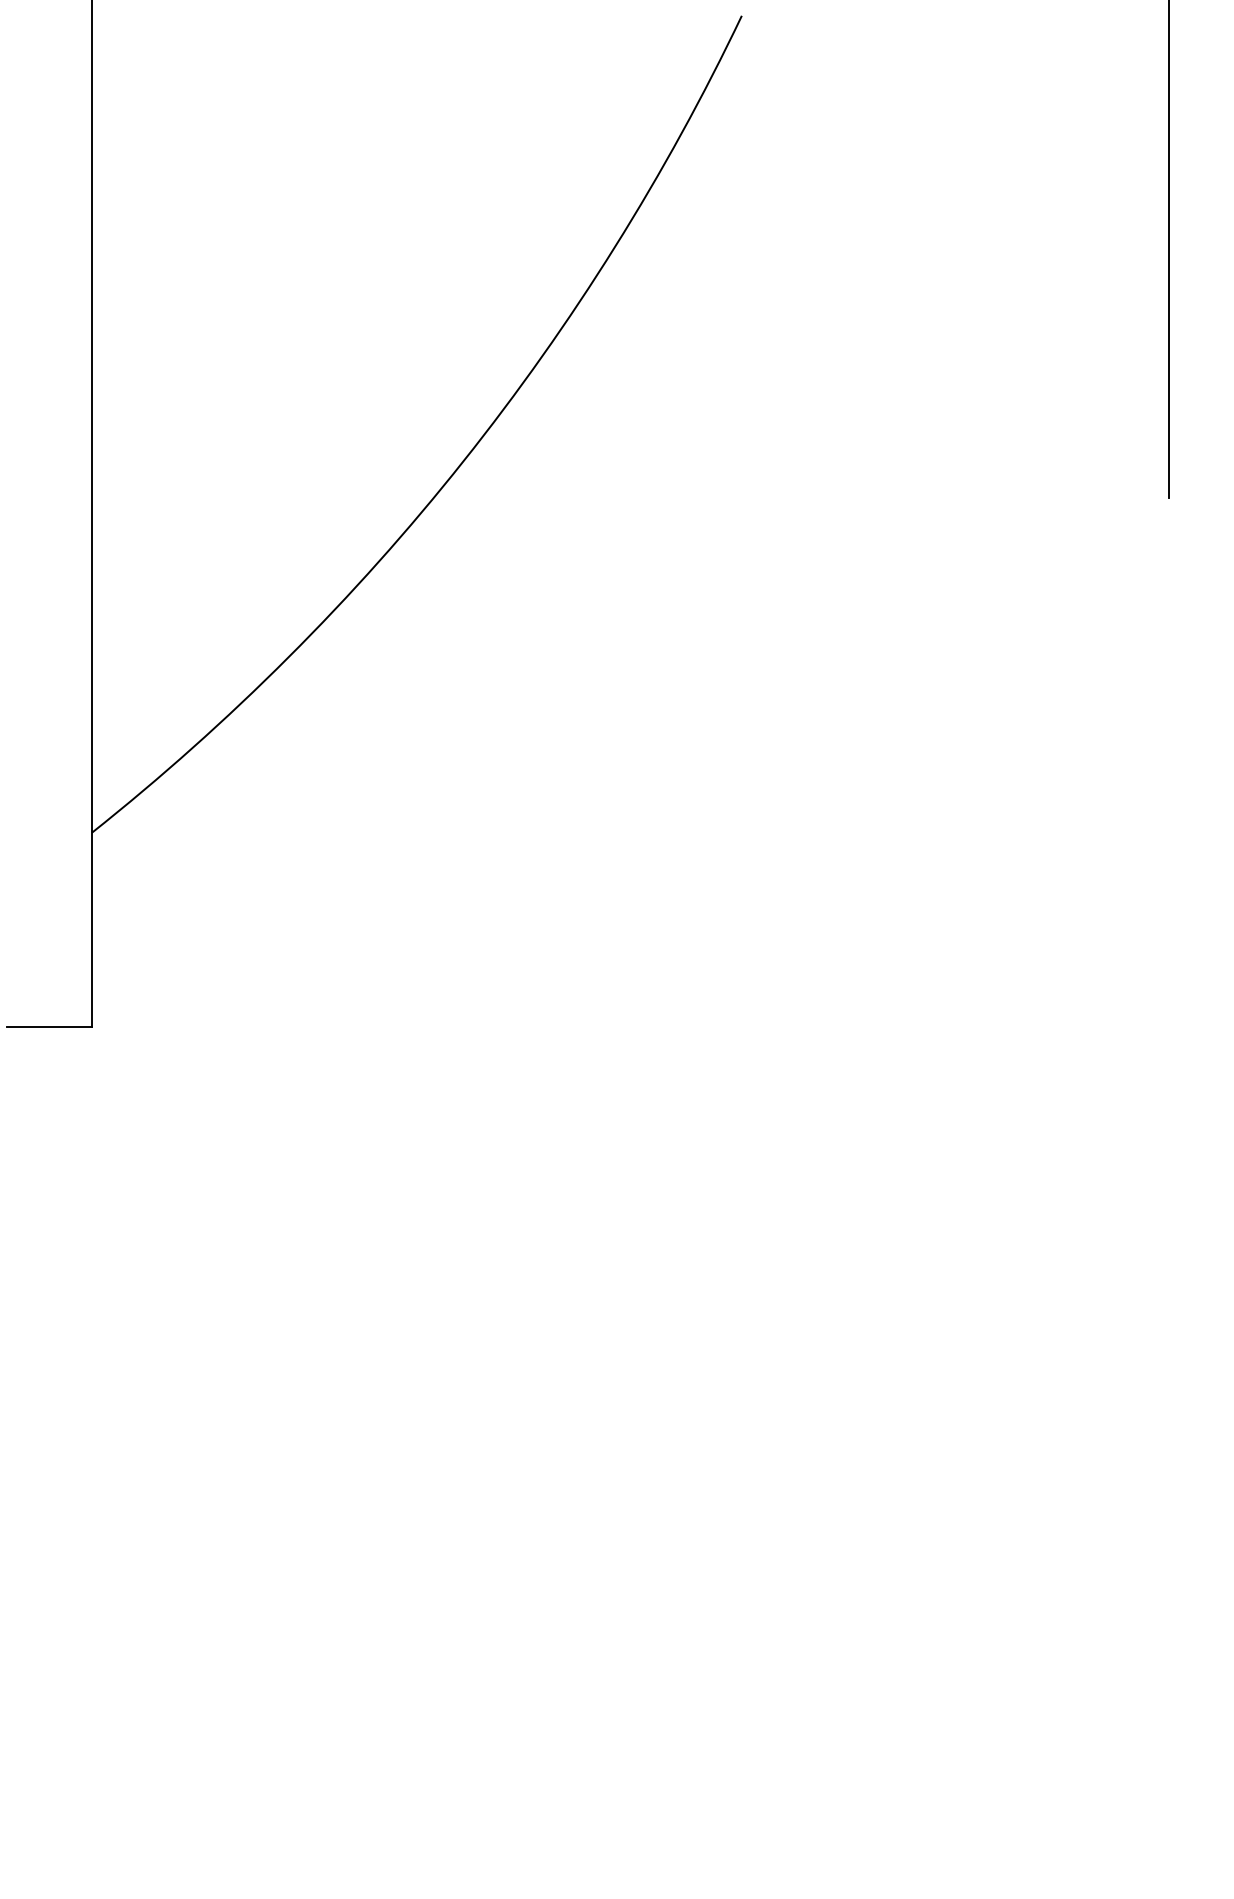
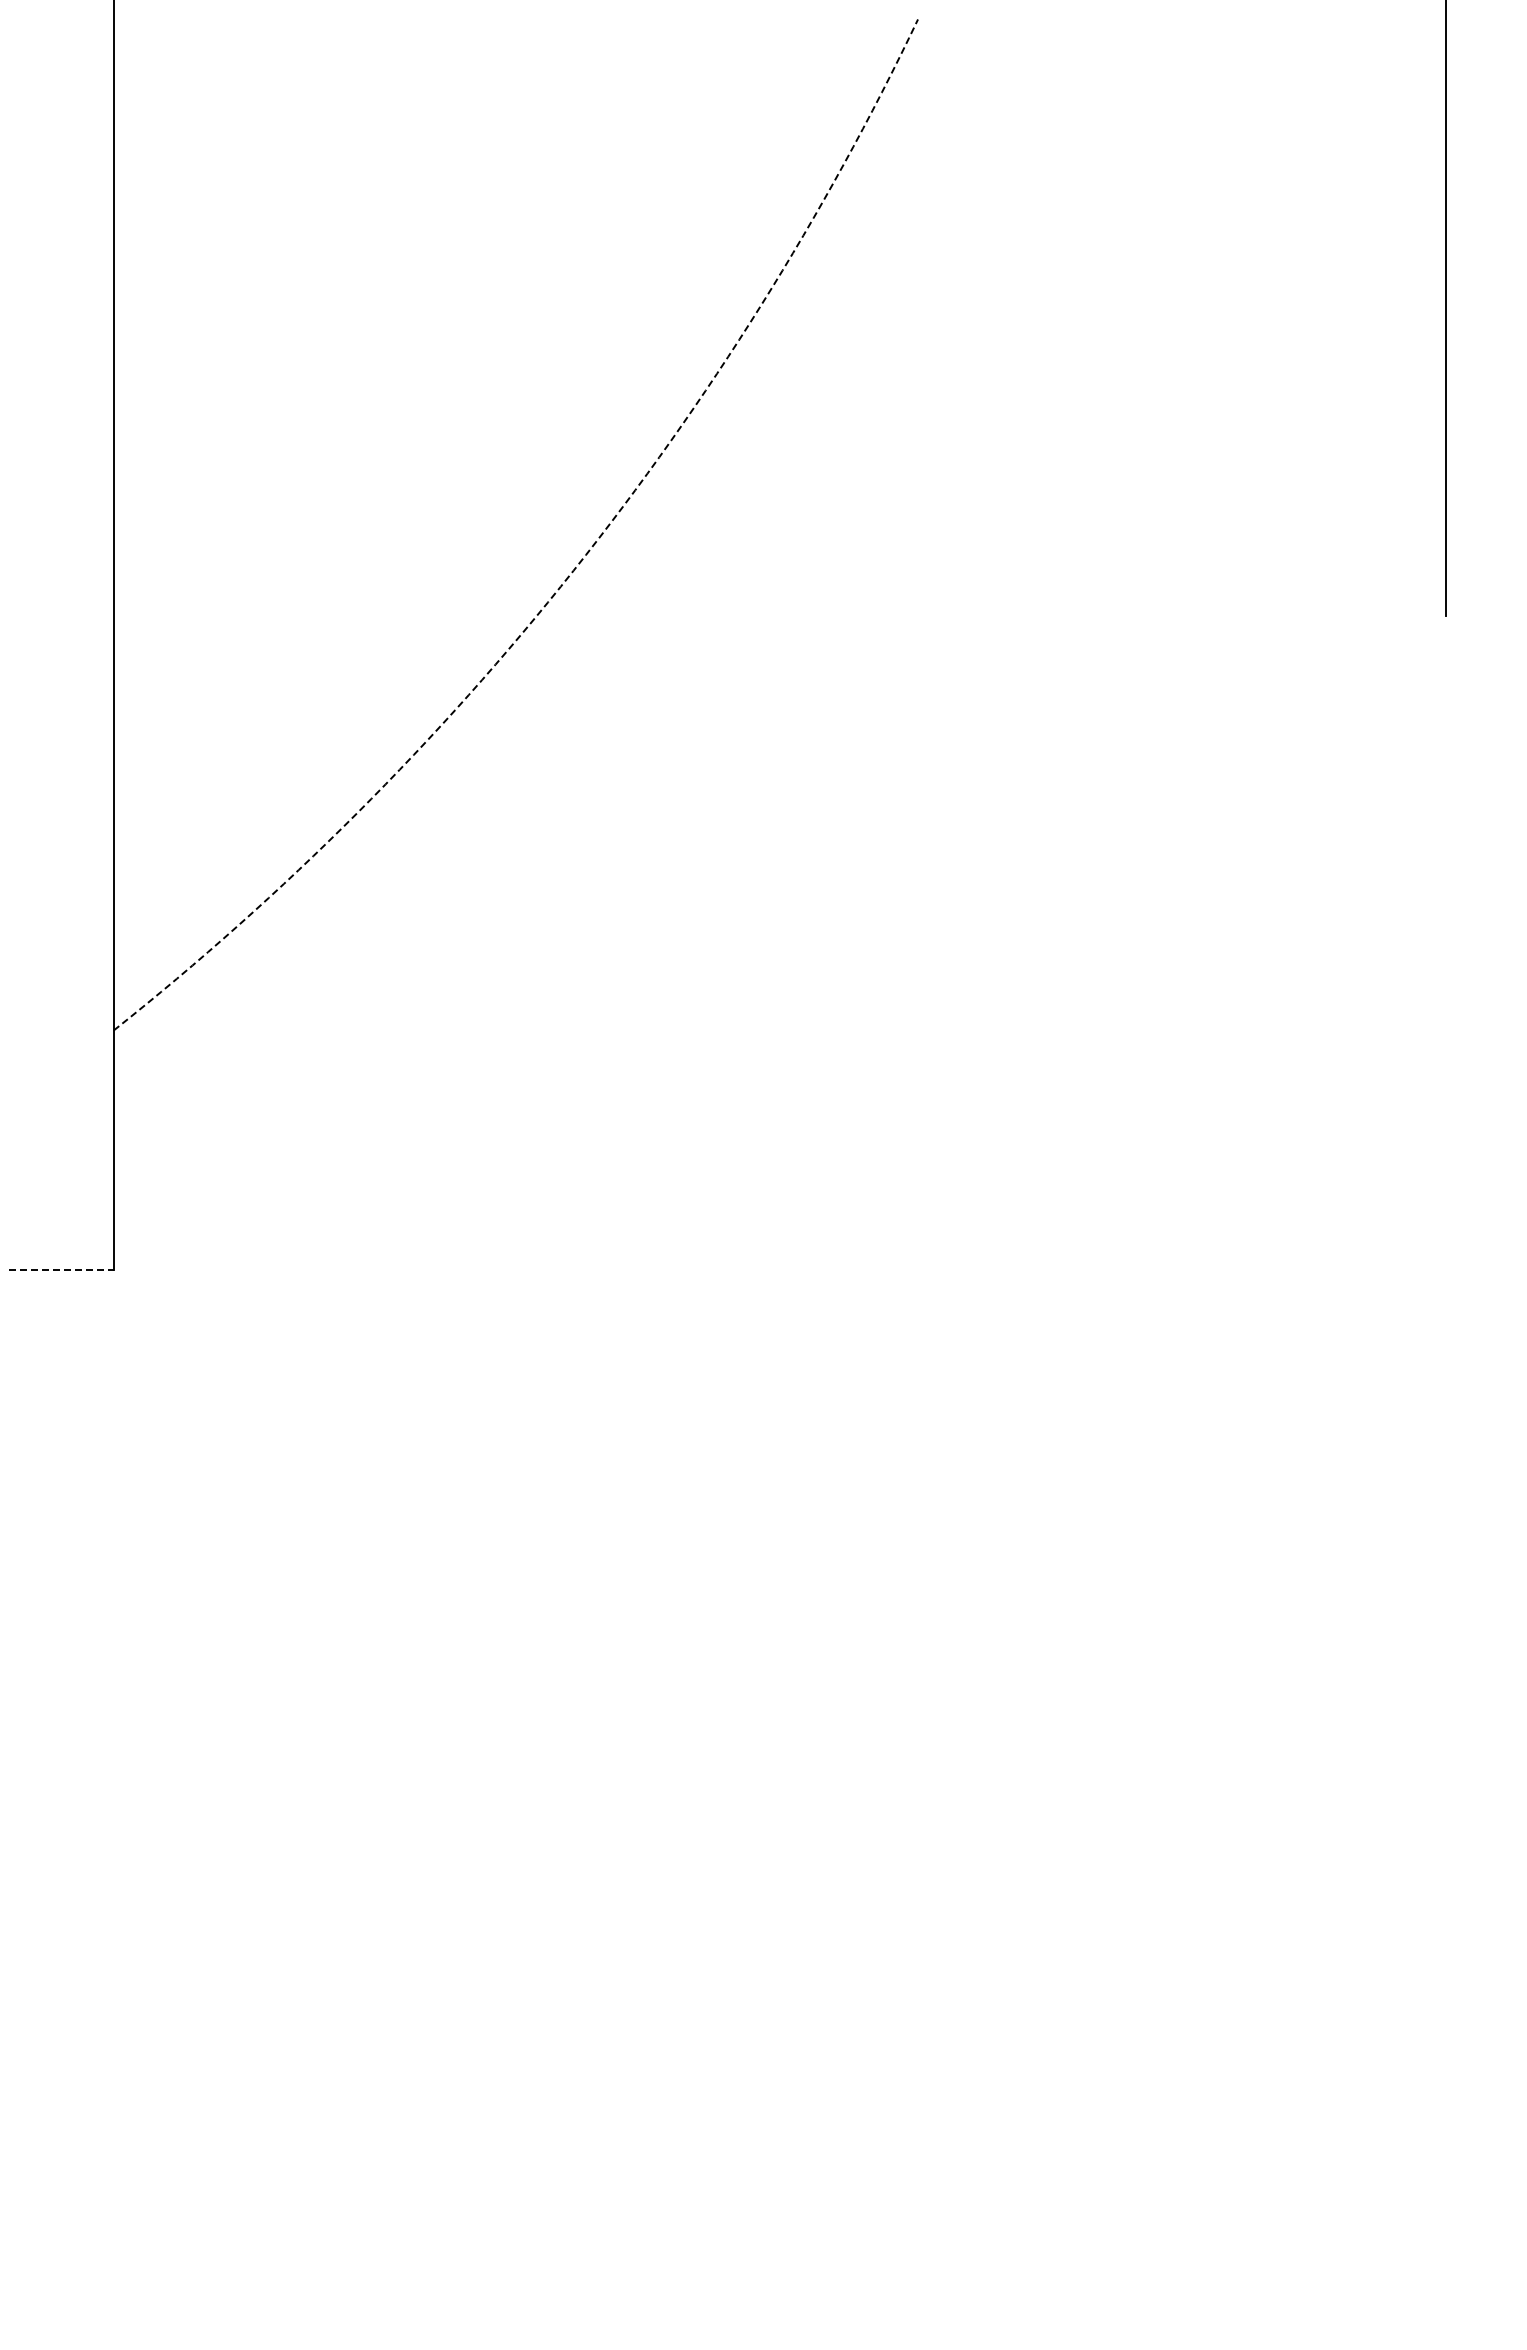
arc: (463, 461) -> (573, 570), solid -> dashed
line: (49, 1026) -> (61, 1270), solid -> dashed

